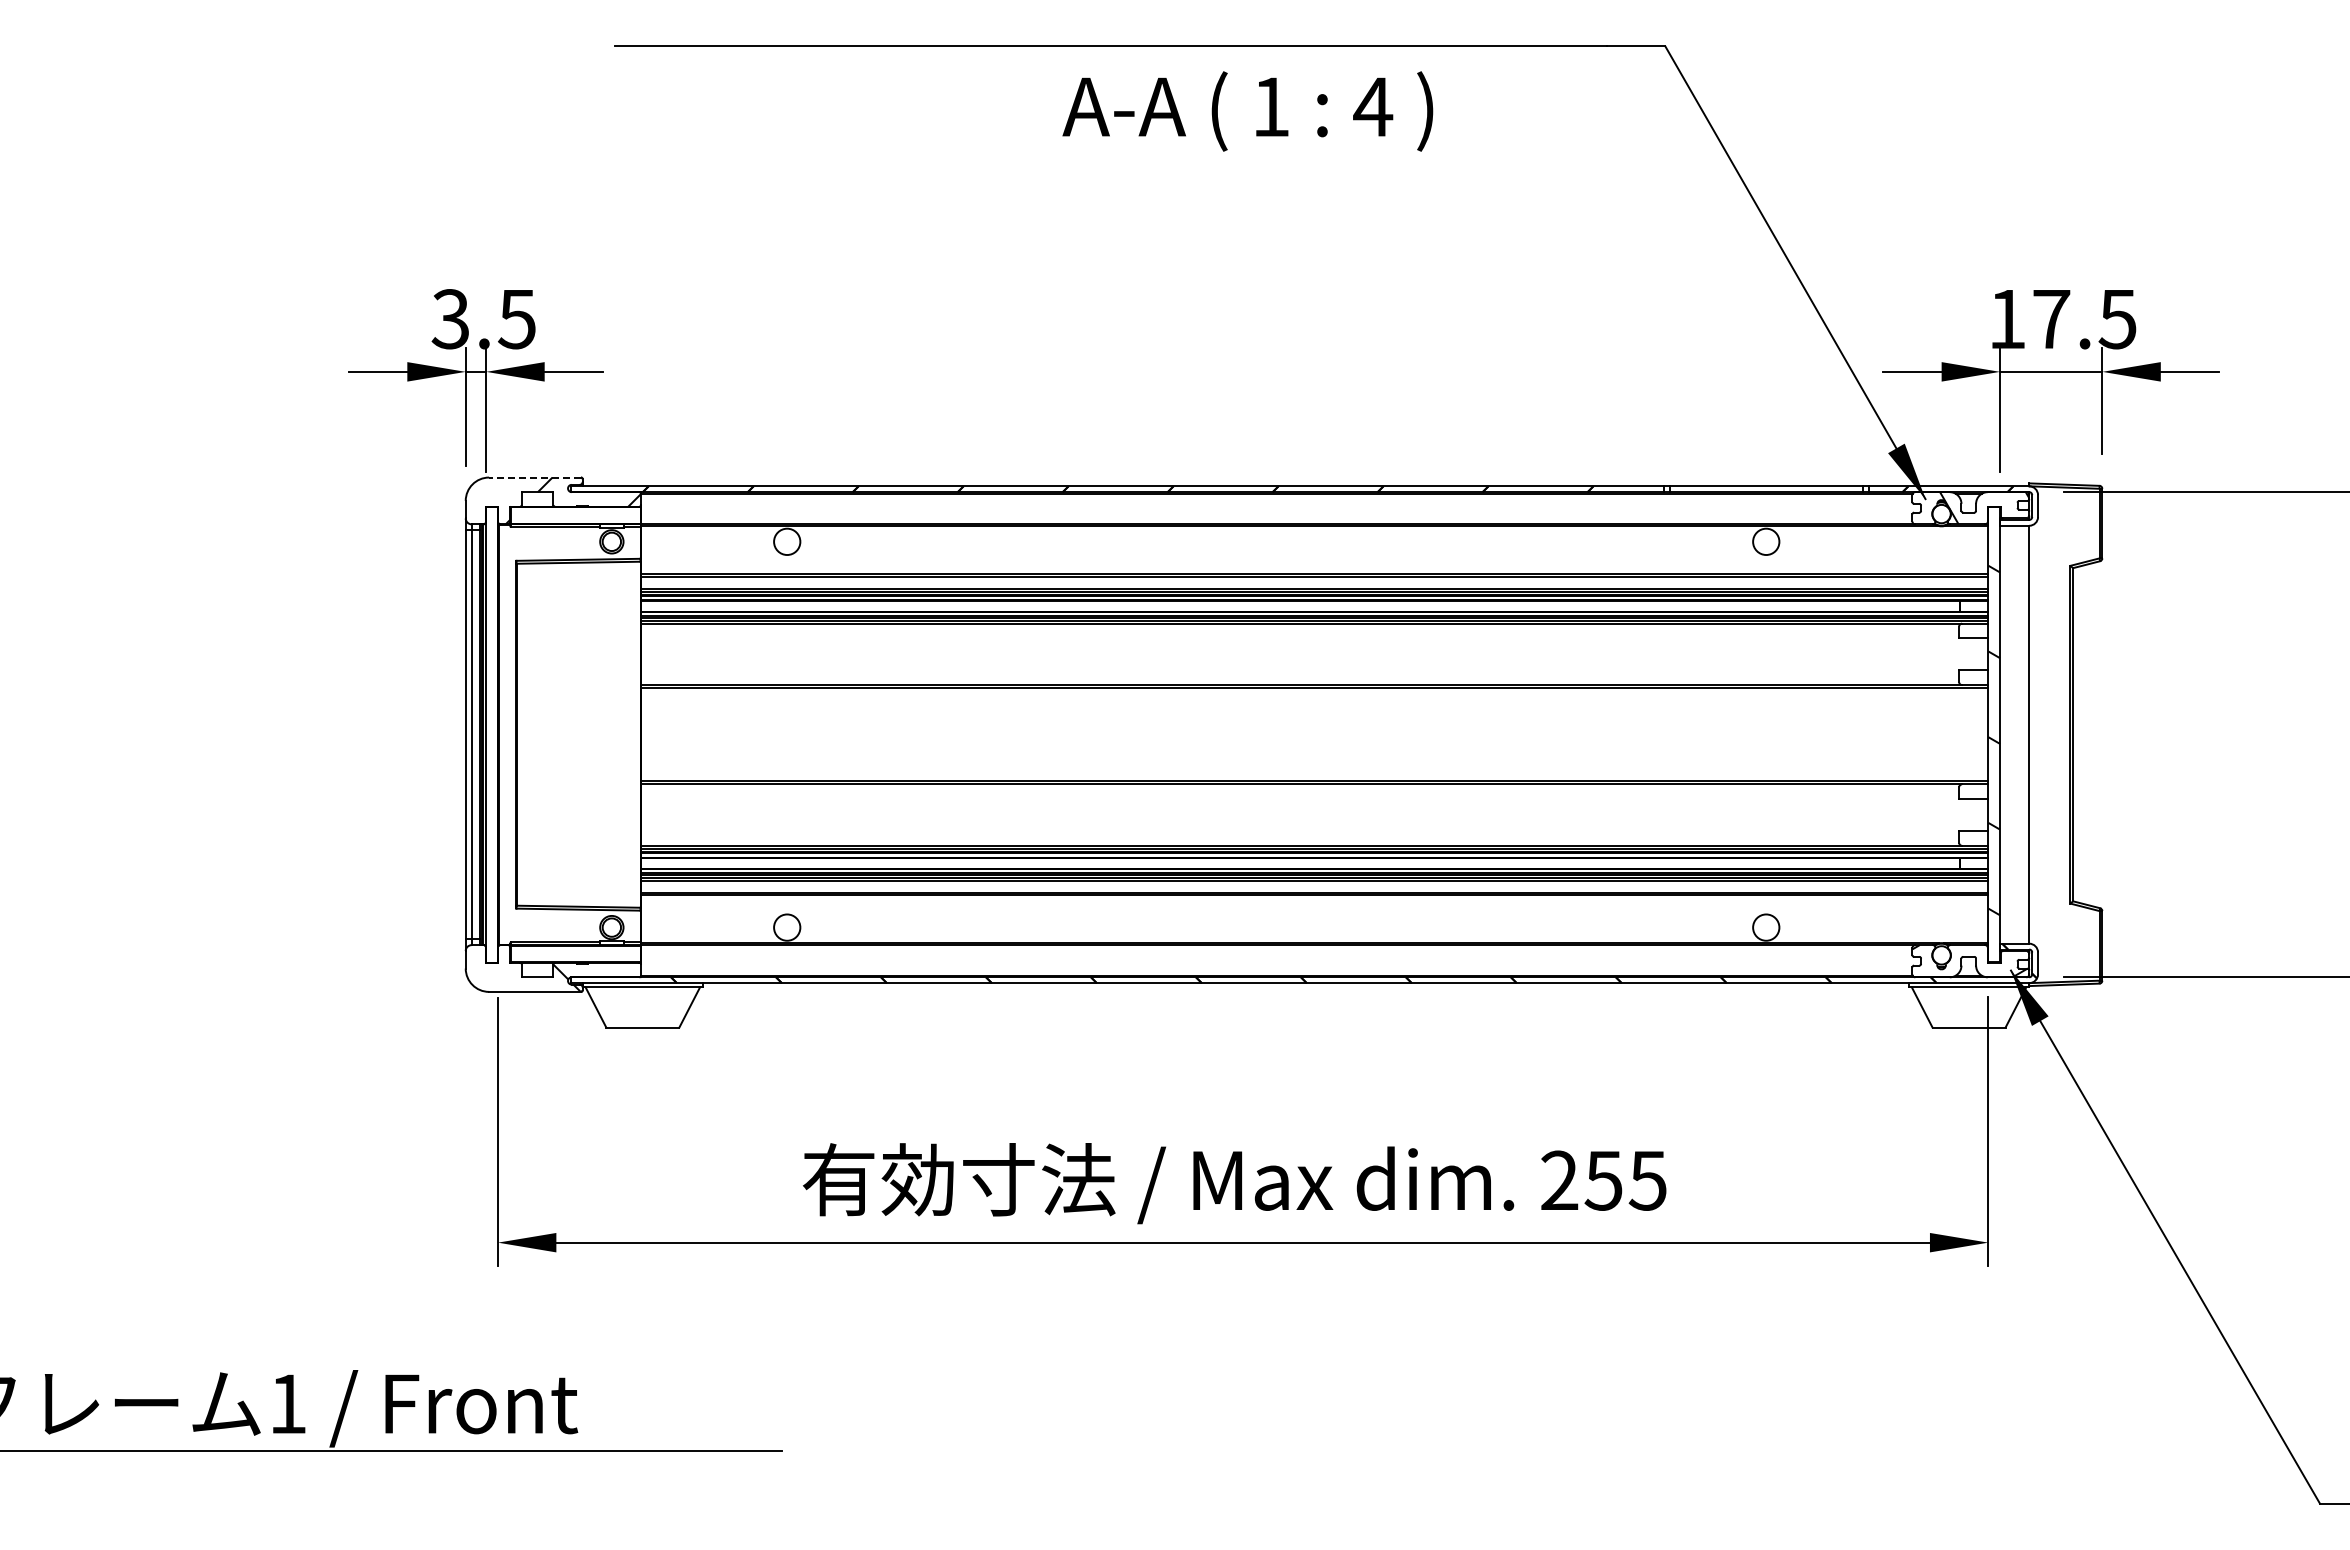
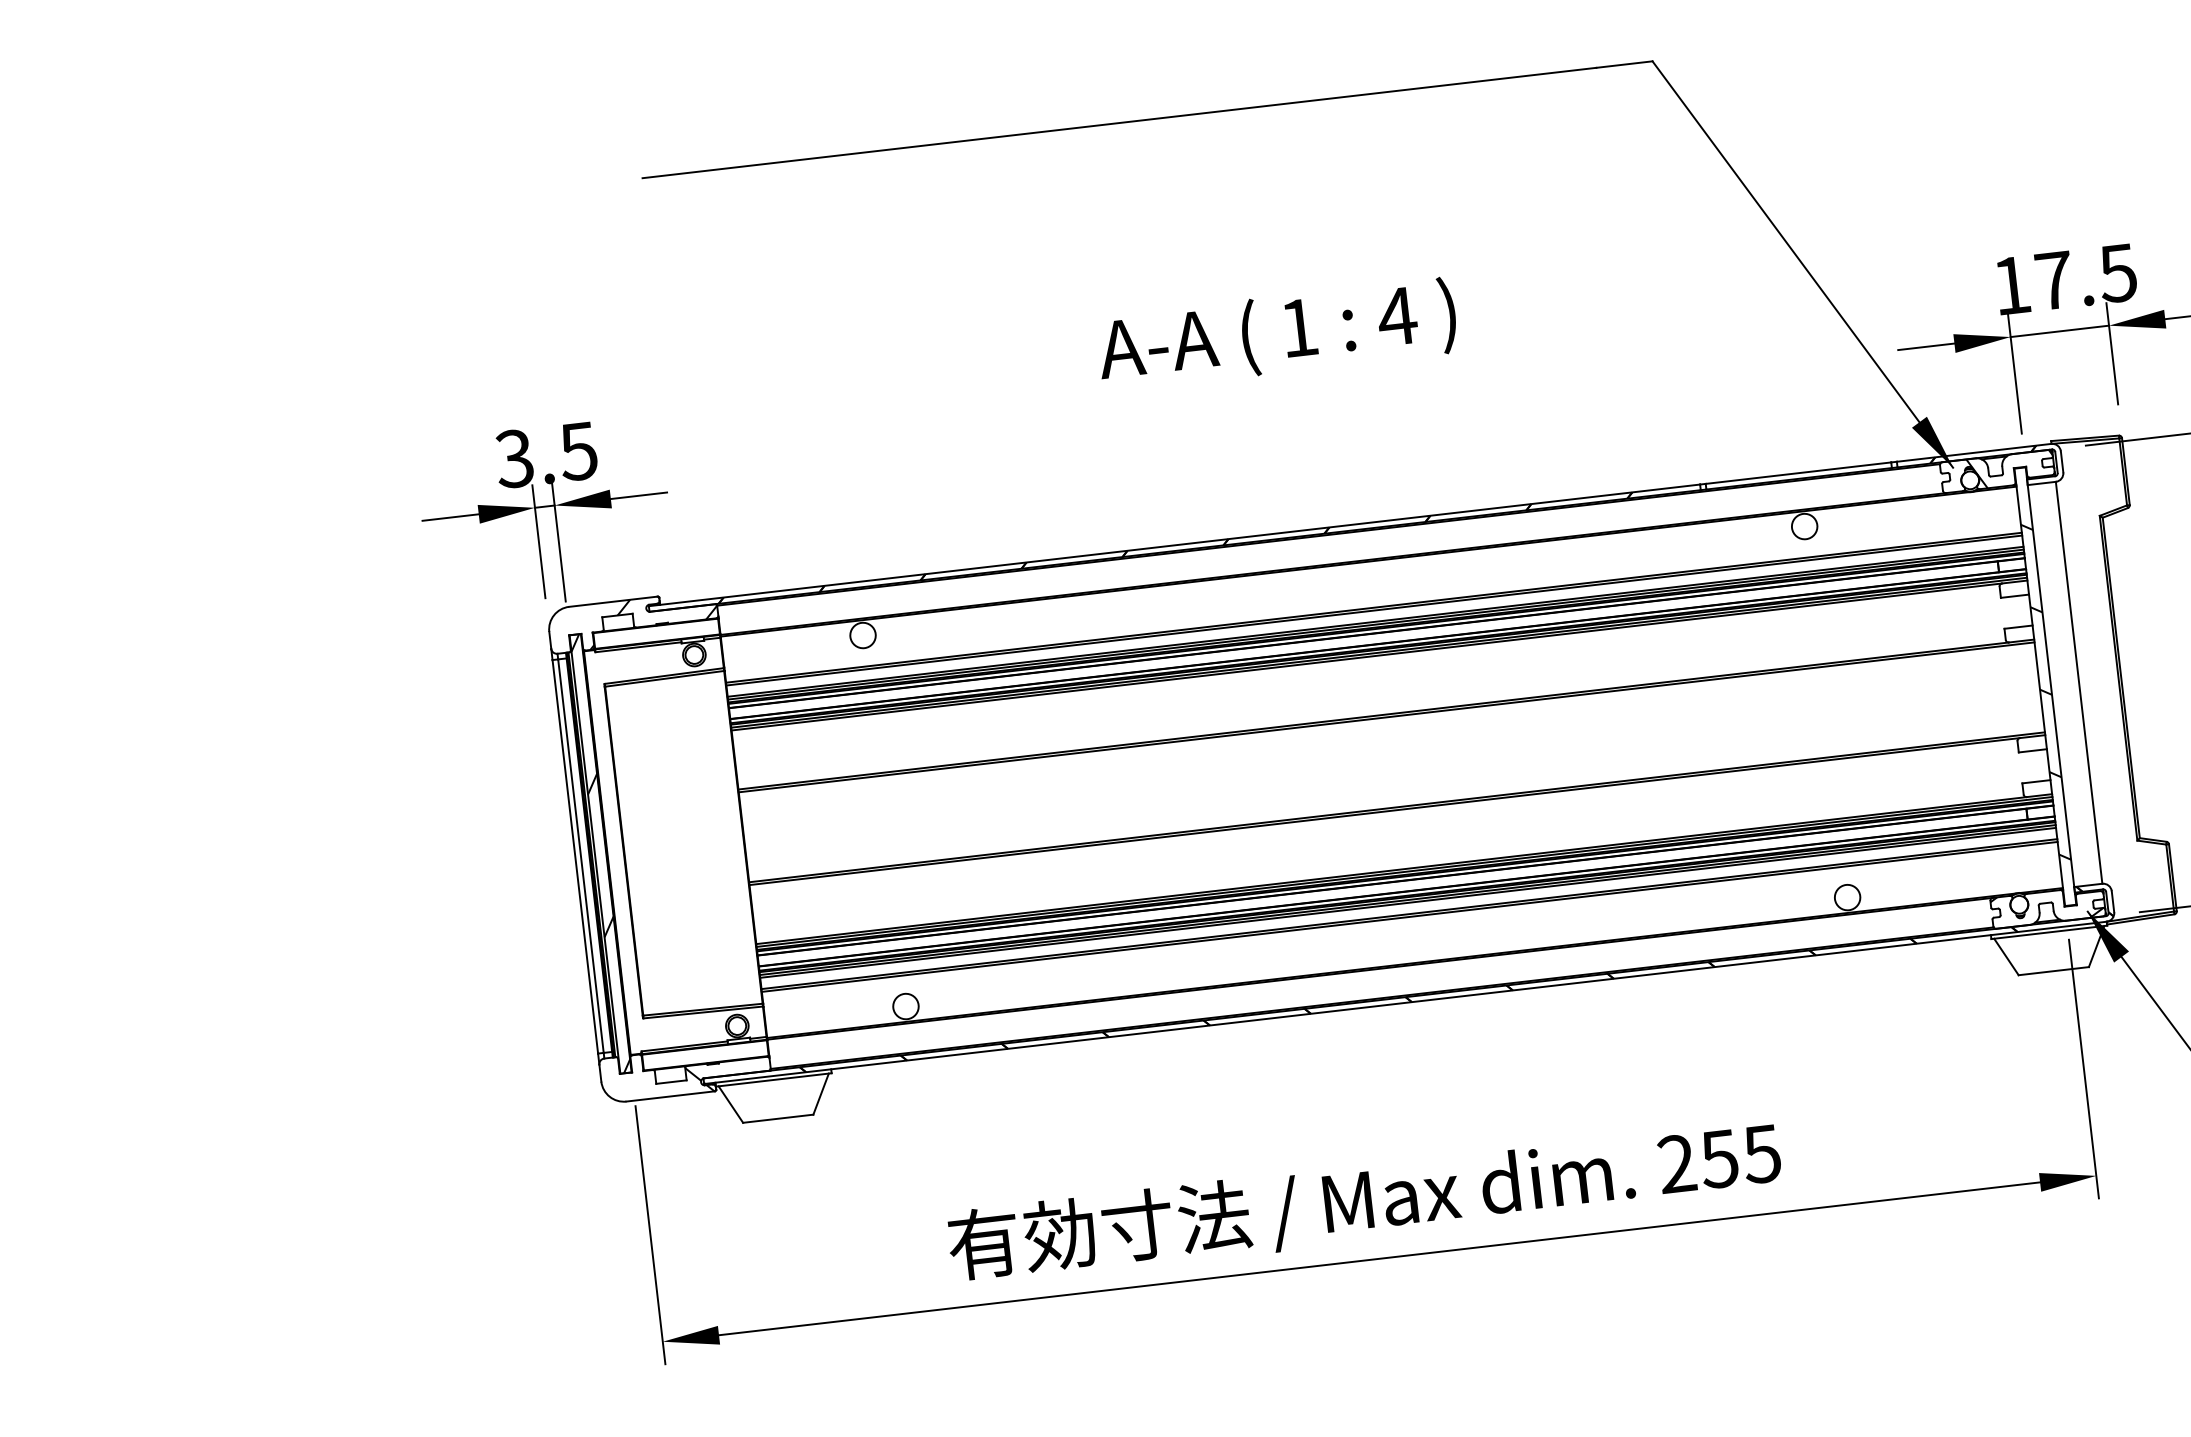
text: (1247, 111) -> (1276, 334), moved
line: (535, 477) -> (613, 601), dashed -> solid
hatch: (491, 734) -> (600, 853), added

